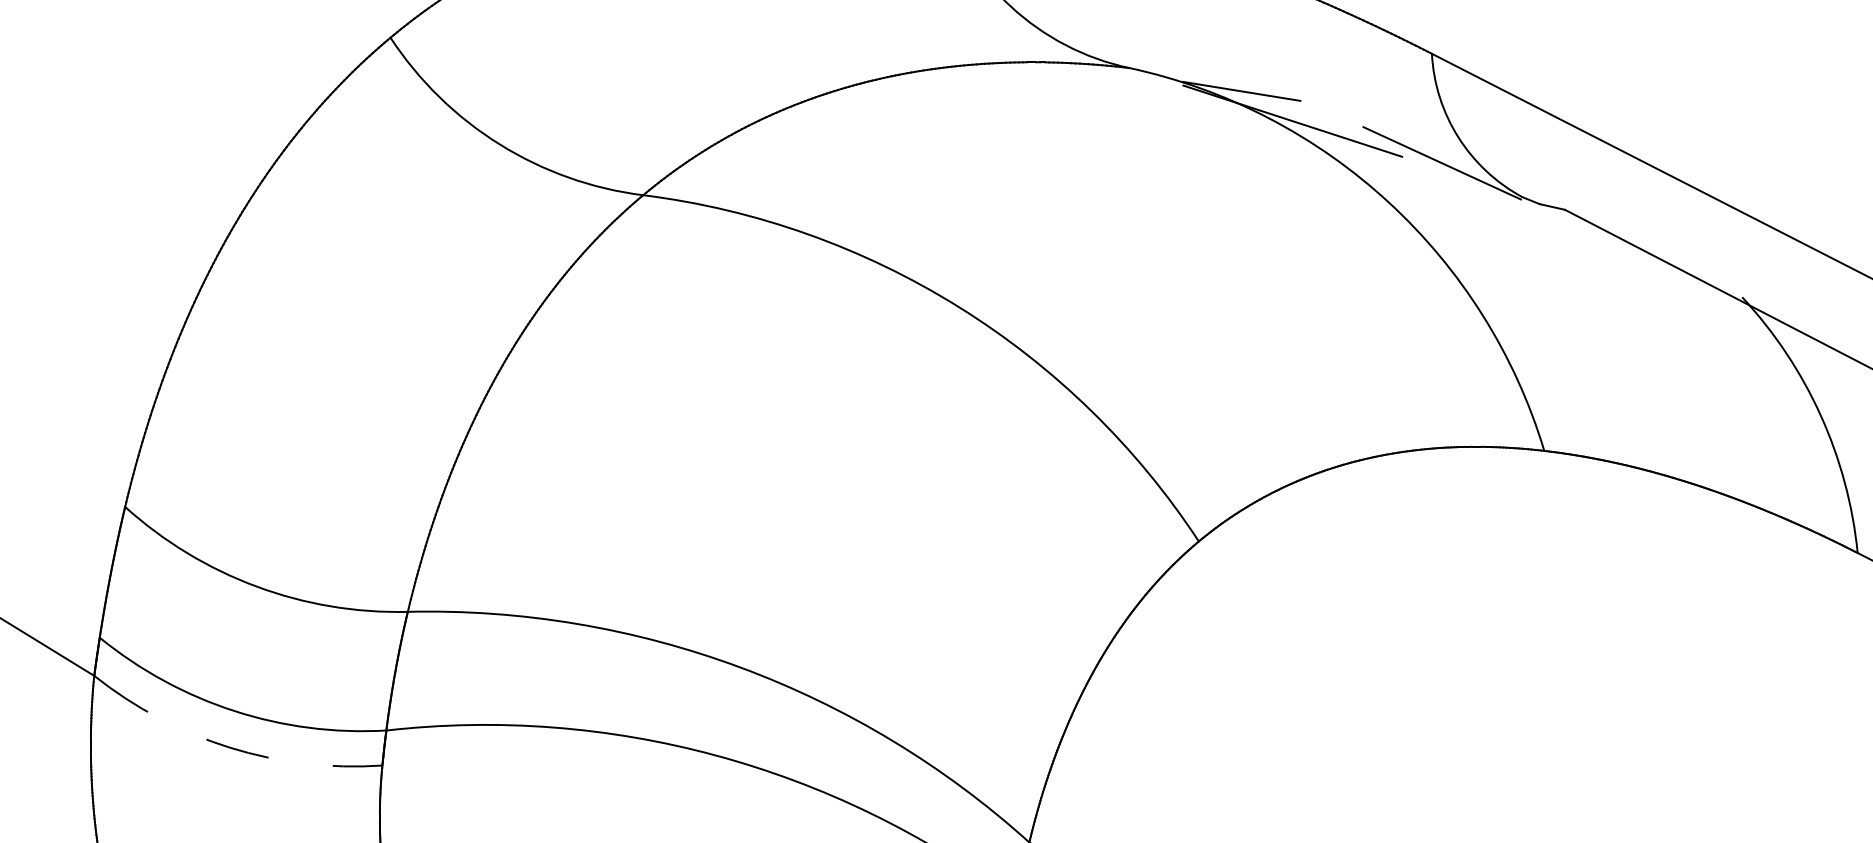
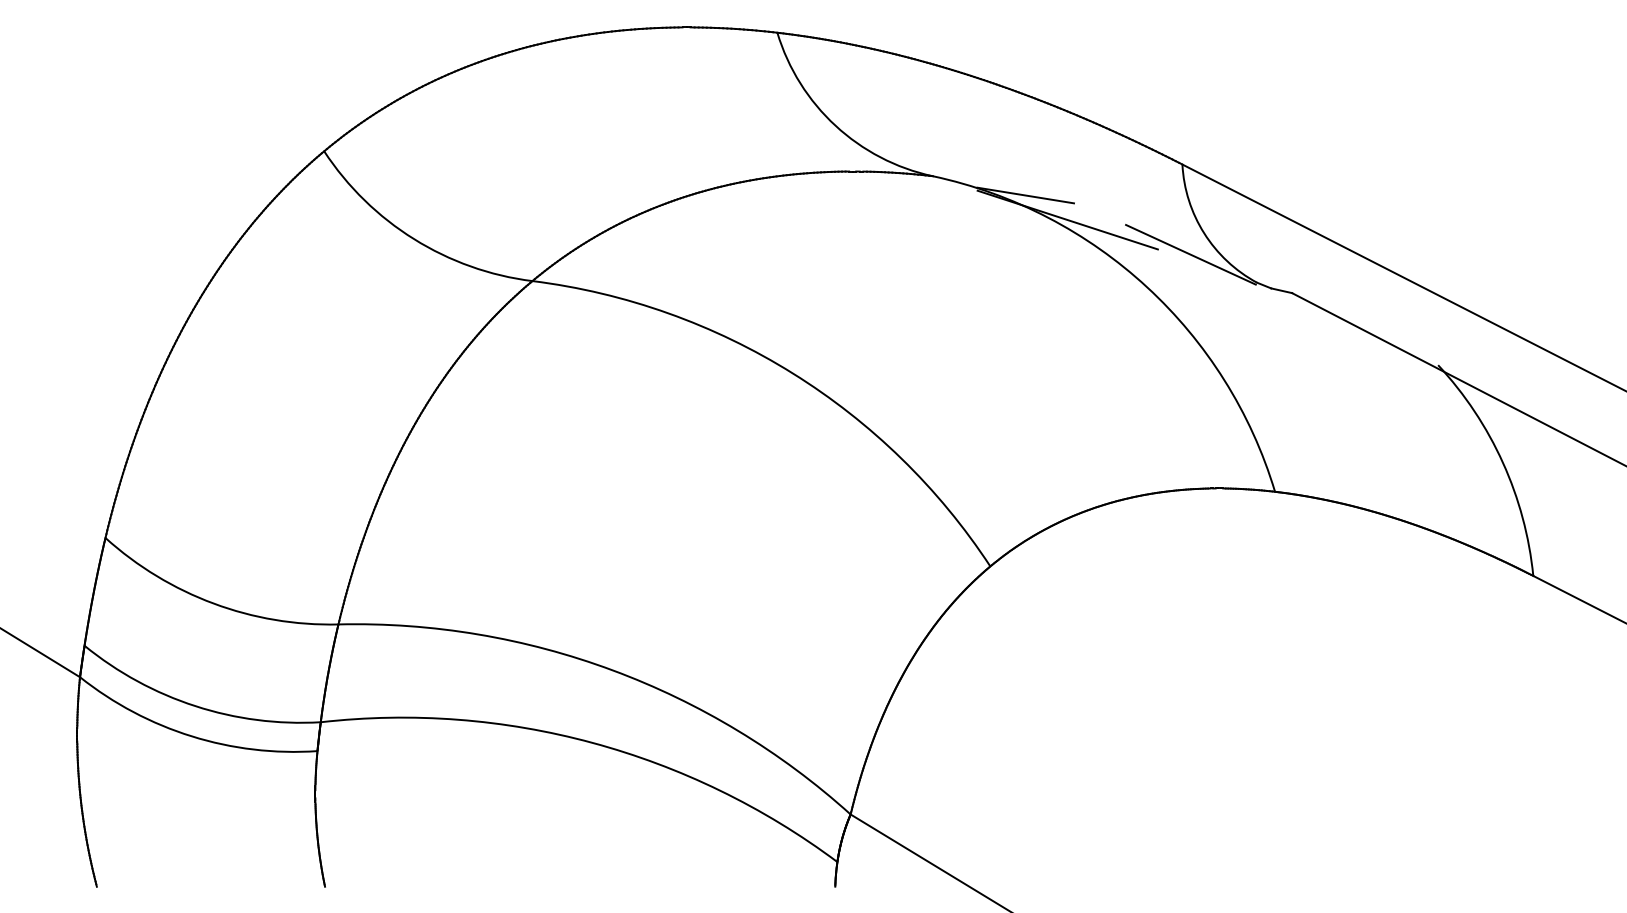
arc: (229, 747) -> (191, 736), dashed -> solid

